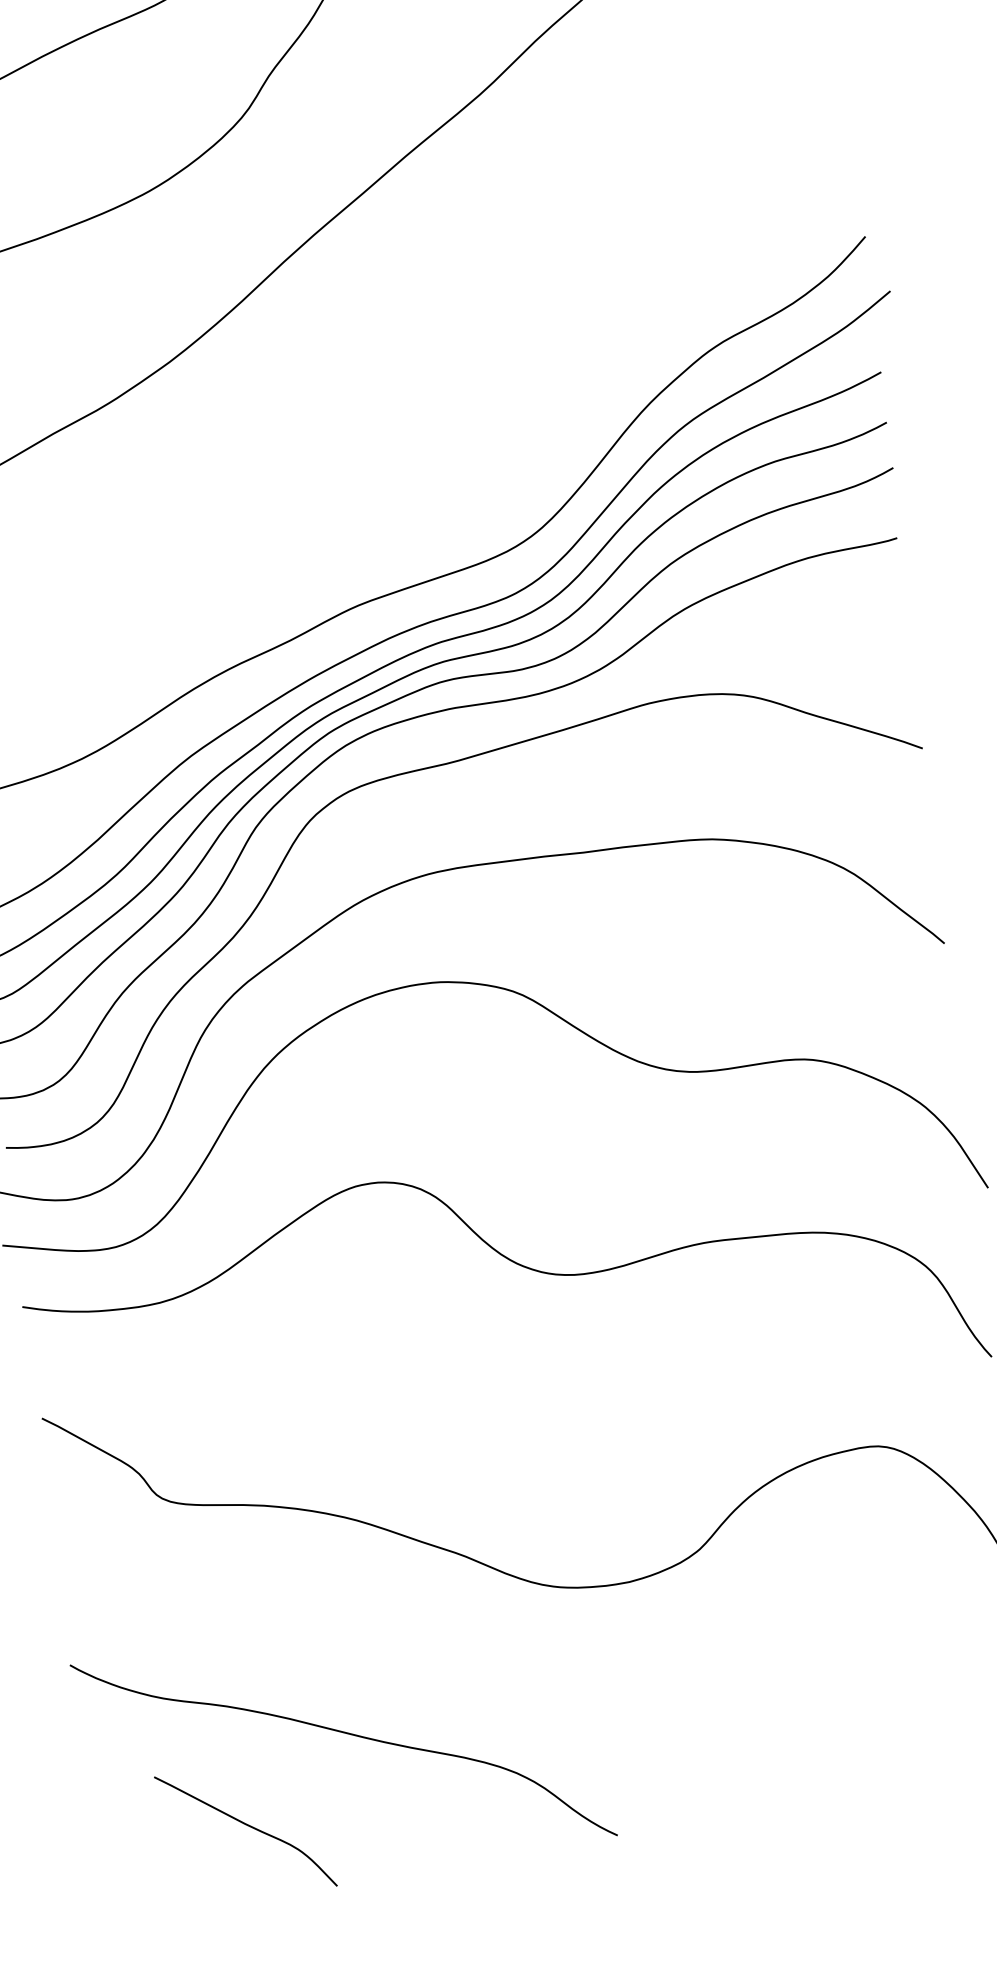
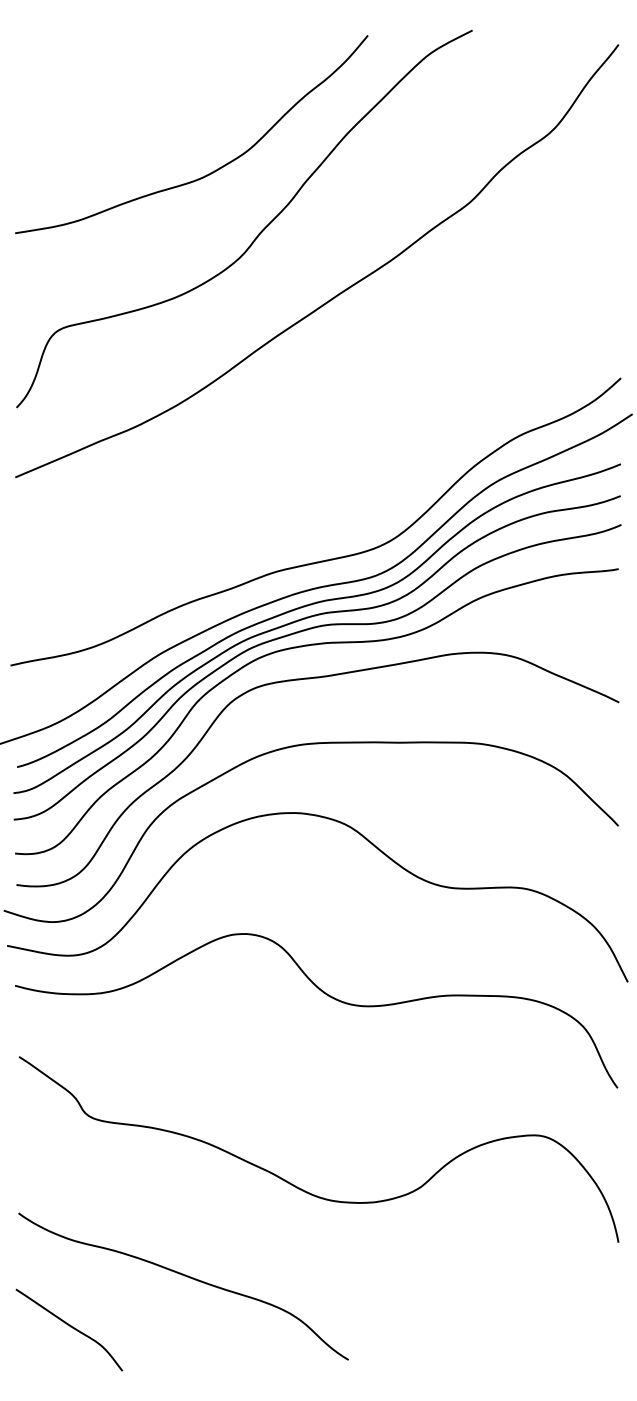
curve: (247, 1827) -> (70, 1327), moved

